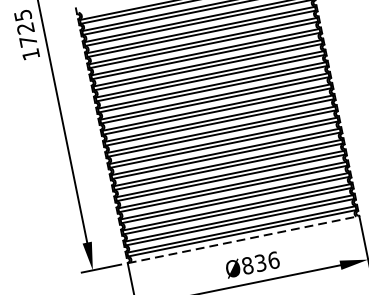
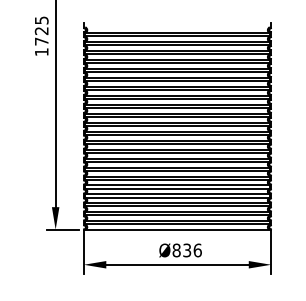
line: (243, 239) -> (177, 229), dashed -> solid

